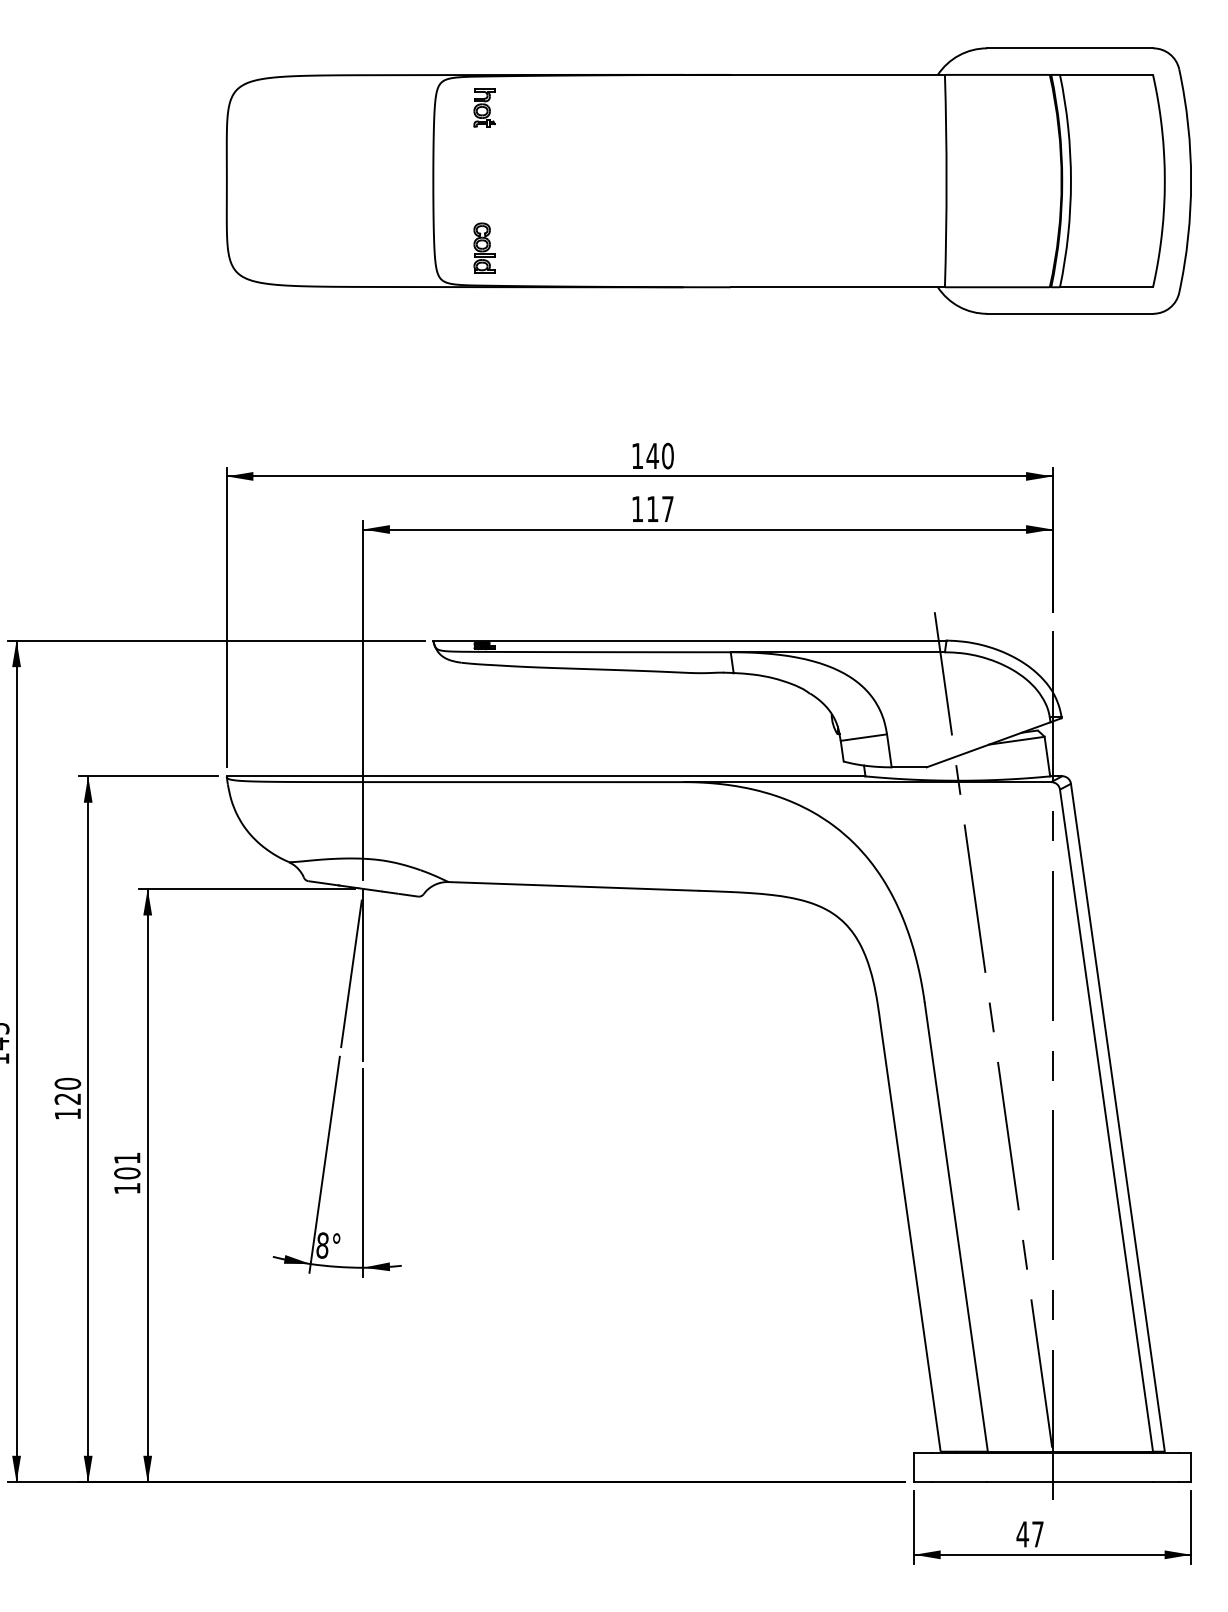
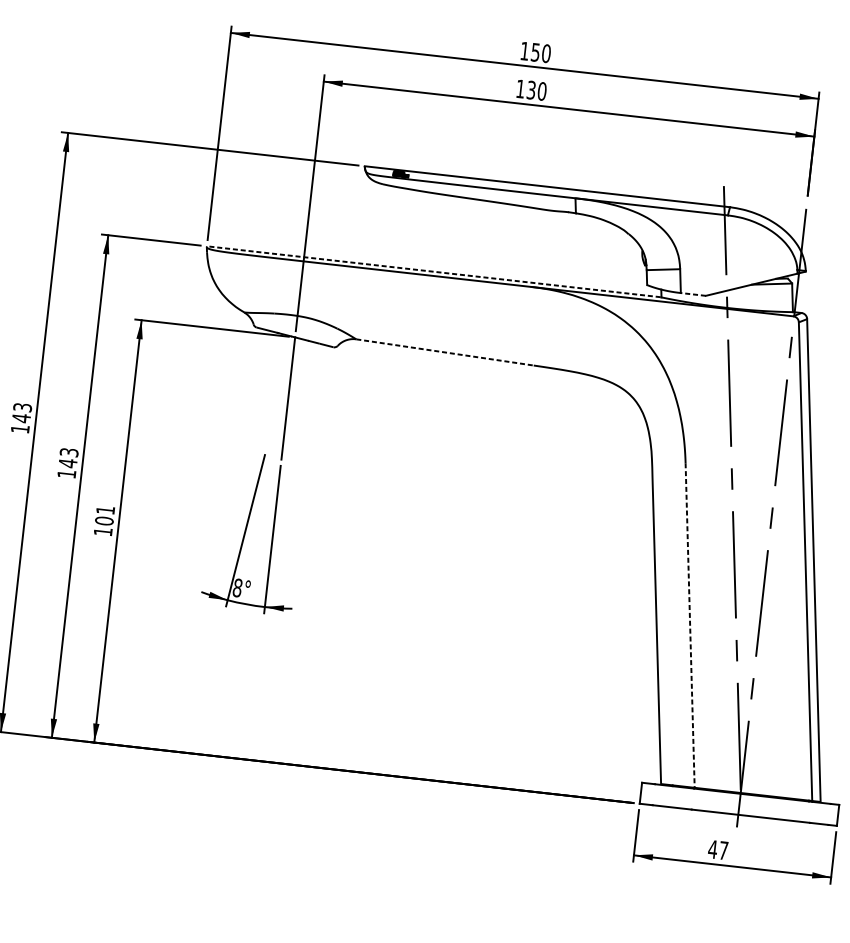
text: (652, 456) -> (535, 52), 140 -> 150
text: (660, 508) -> (536, 90), 117 -> 130
line: (909, 767) -> (693, 294), solid -> dashed
line: (545, 776) -> (433, 271), solid -> dashed
line: (574, 886) -> (445, 352), solid -> dashed
line: (351, 971) -> (280, 395), removed
text: (67, 1091) -> (68, 457), 120 -> 143
line: (956, 1227) -> (690, 625), solid -> dashed

